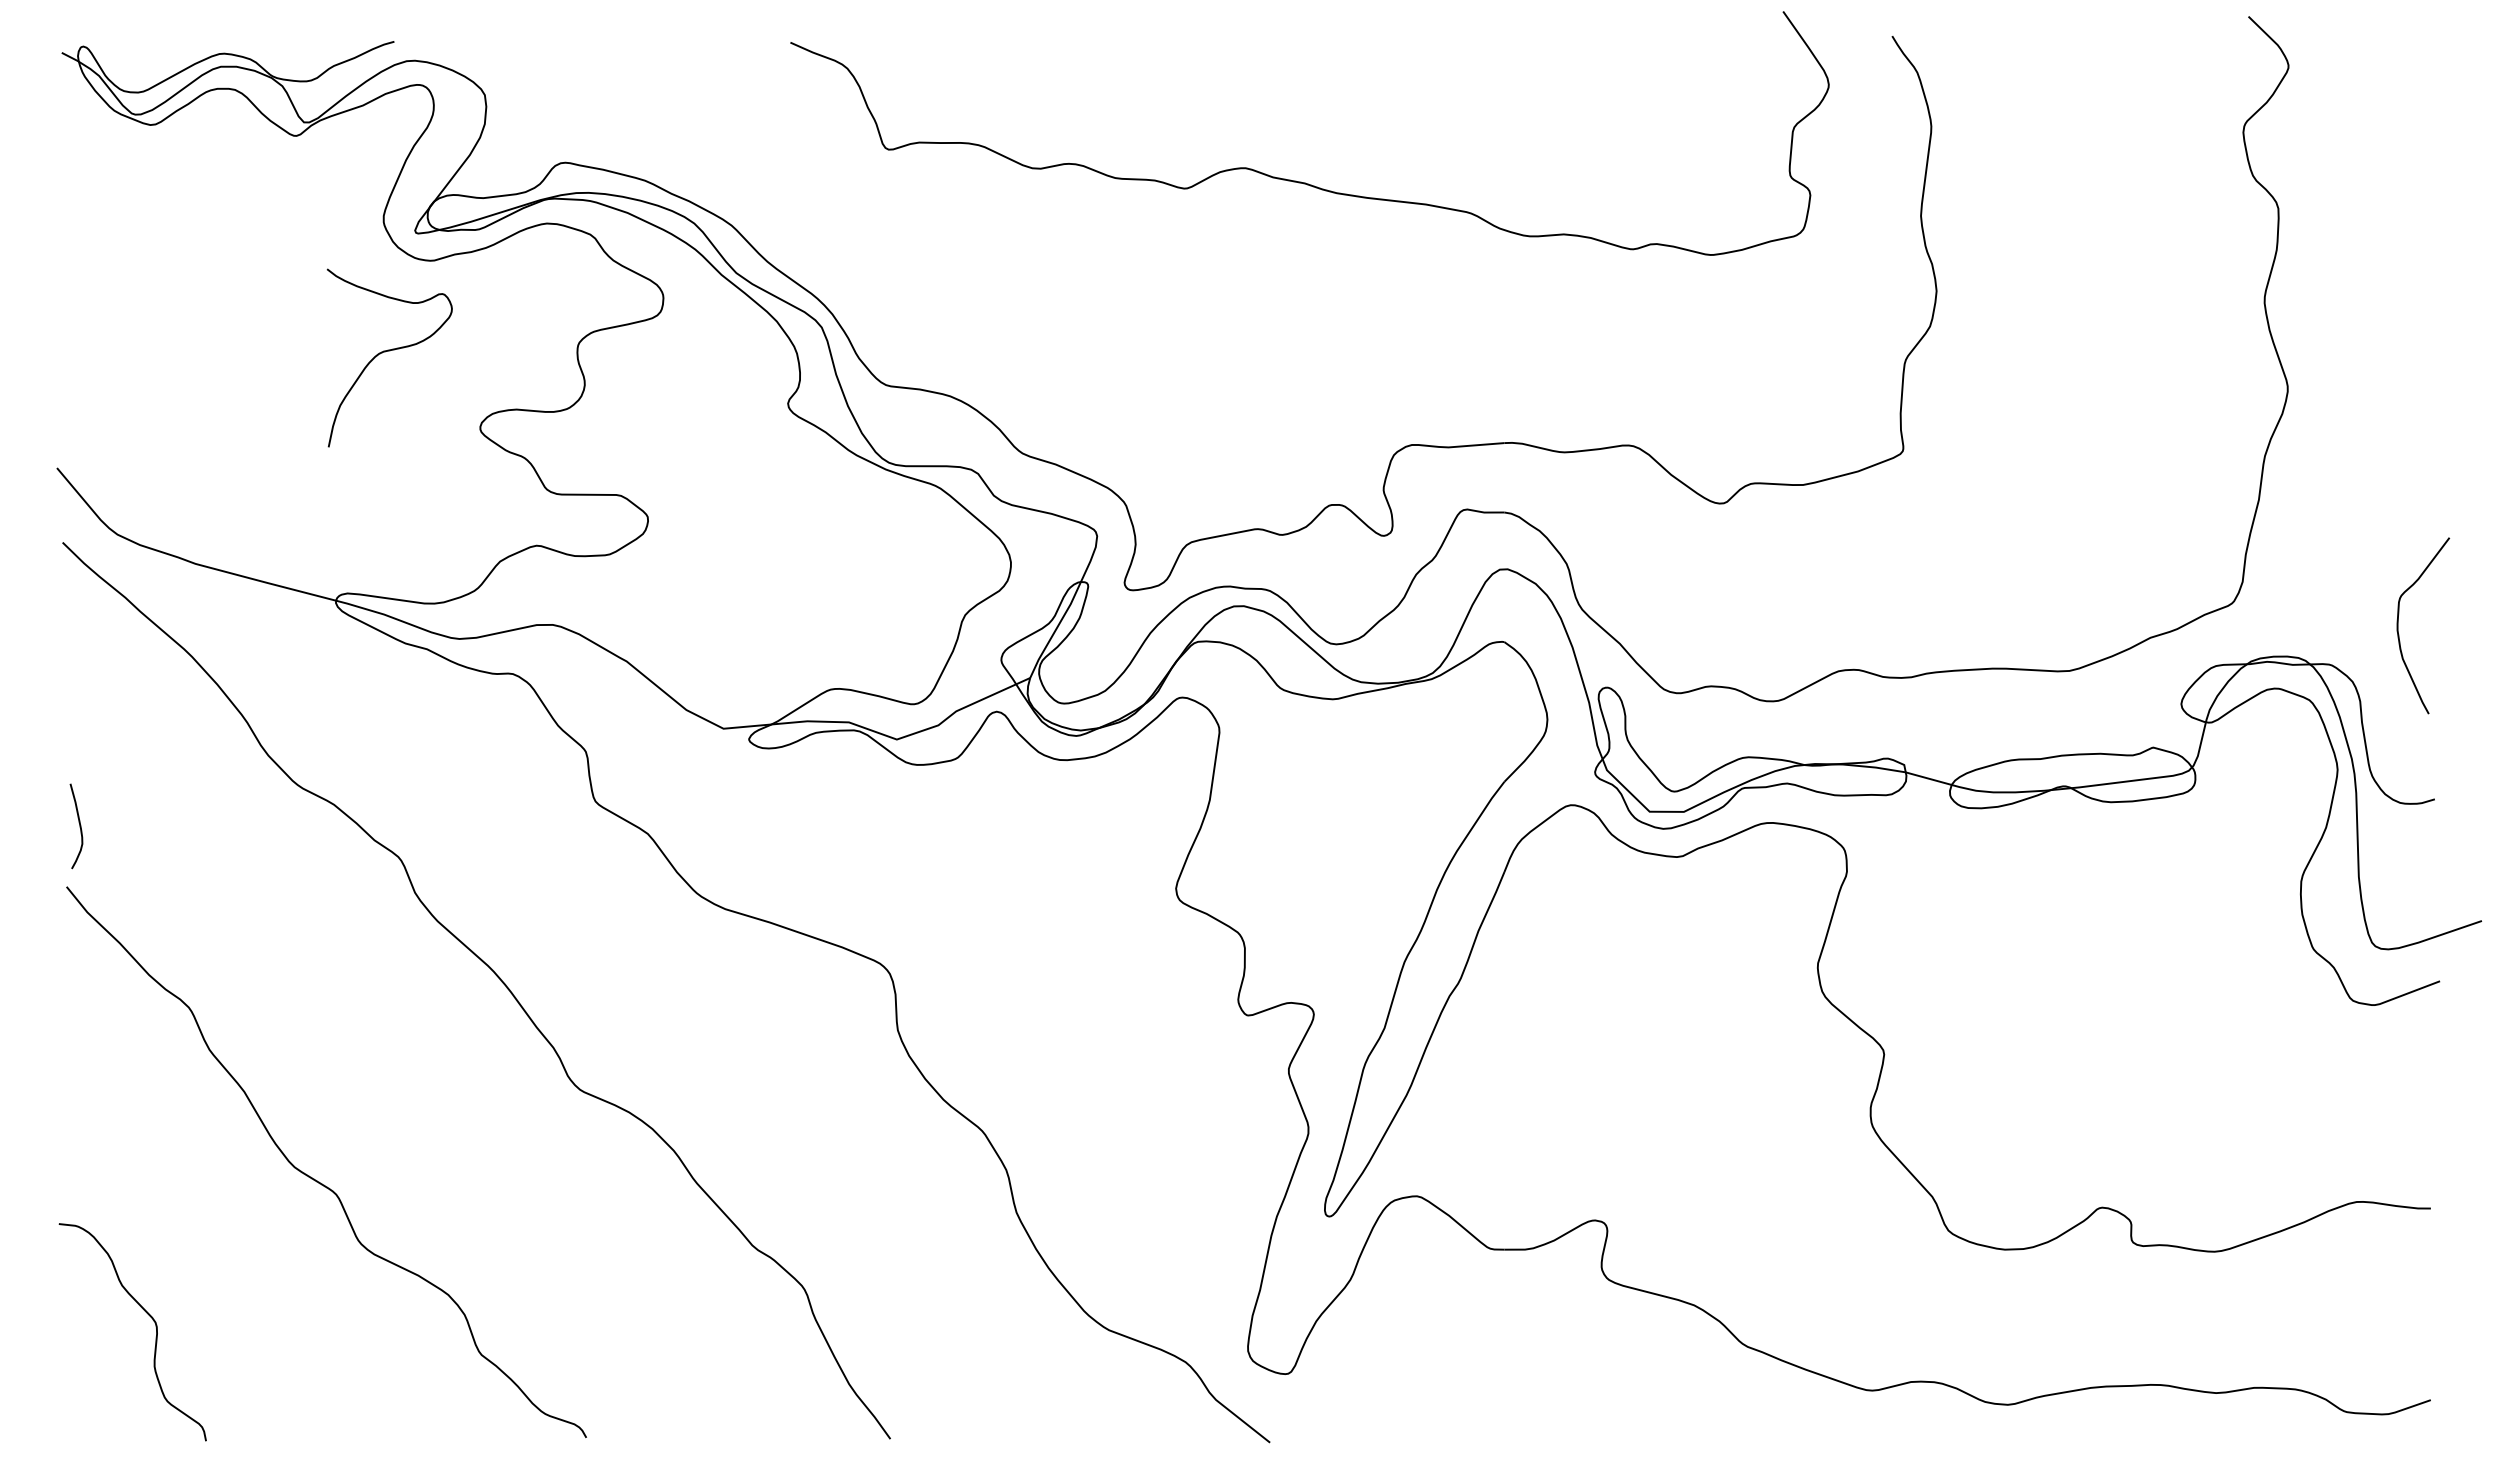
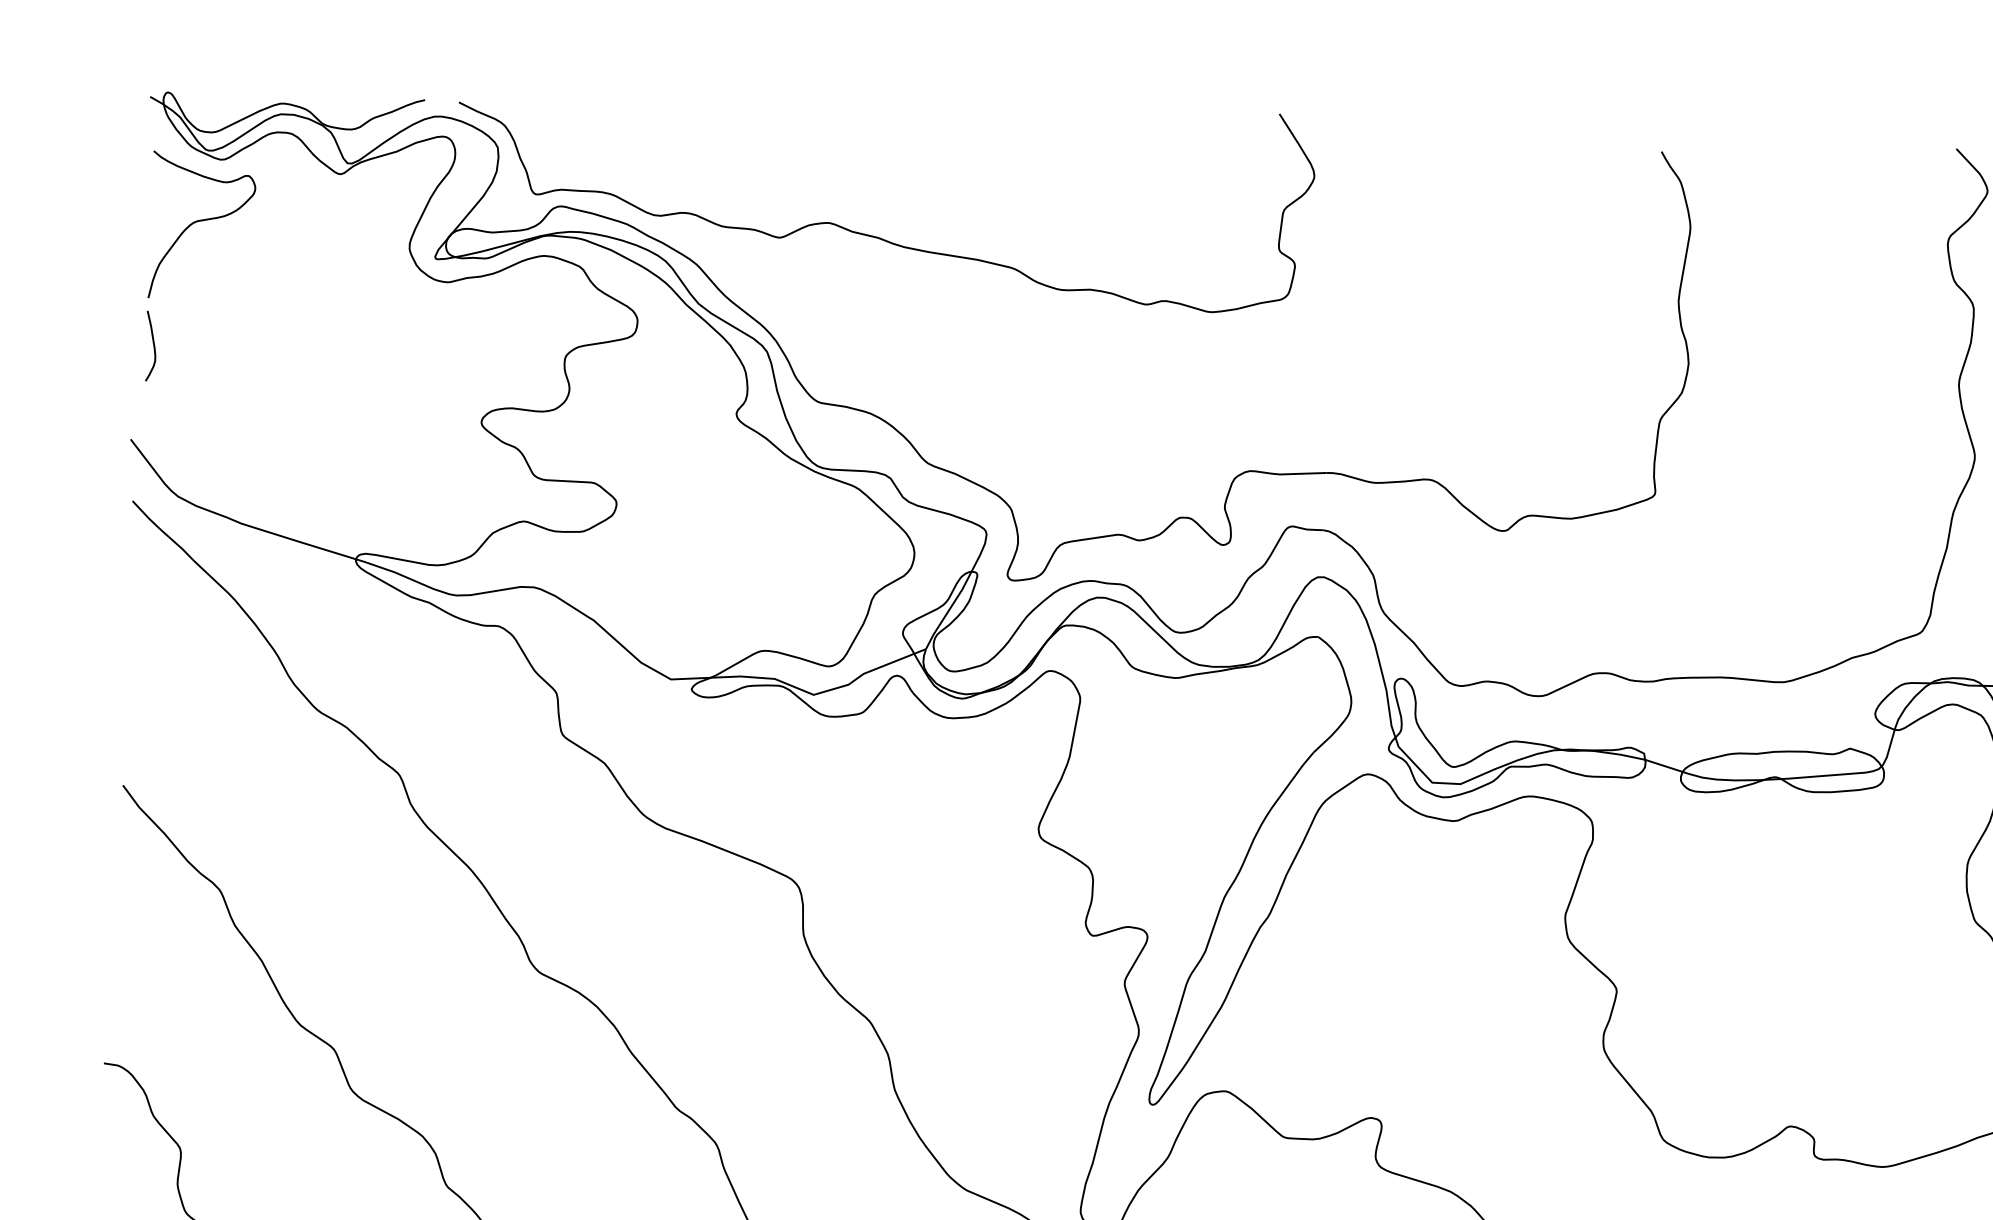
curve: (1301, 181) -> (875, 236), moved
curve: (389, 351) -> (202, 221), moved
curve: (79, 826) -> (153, 346), moved

